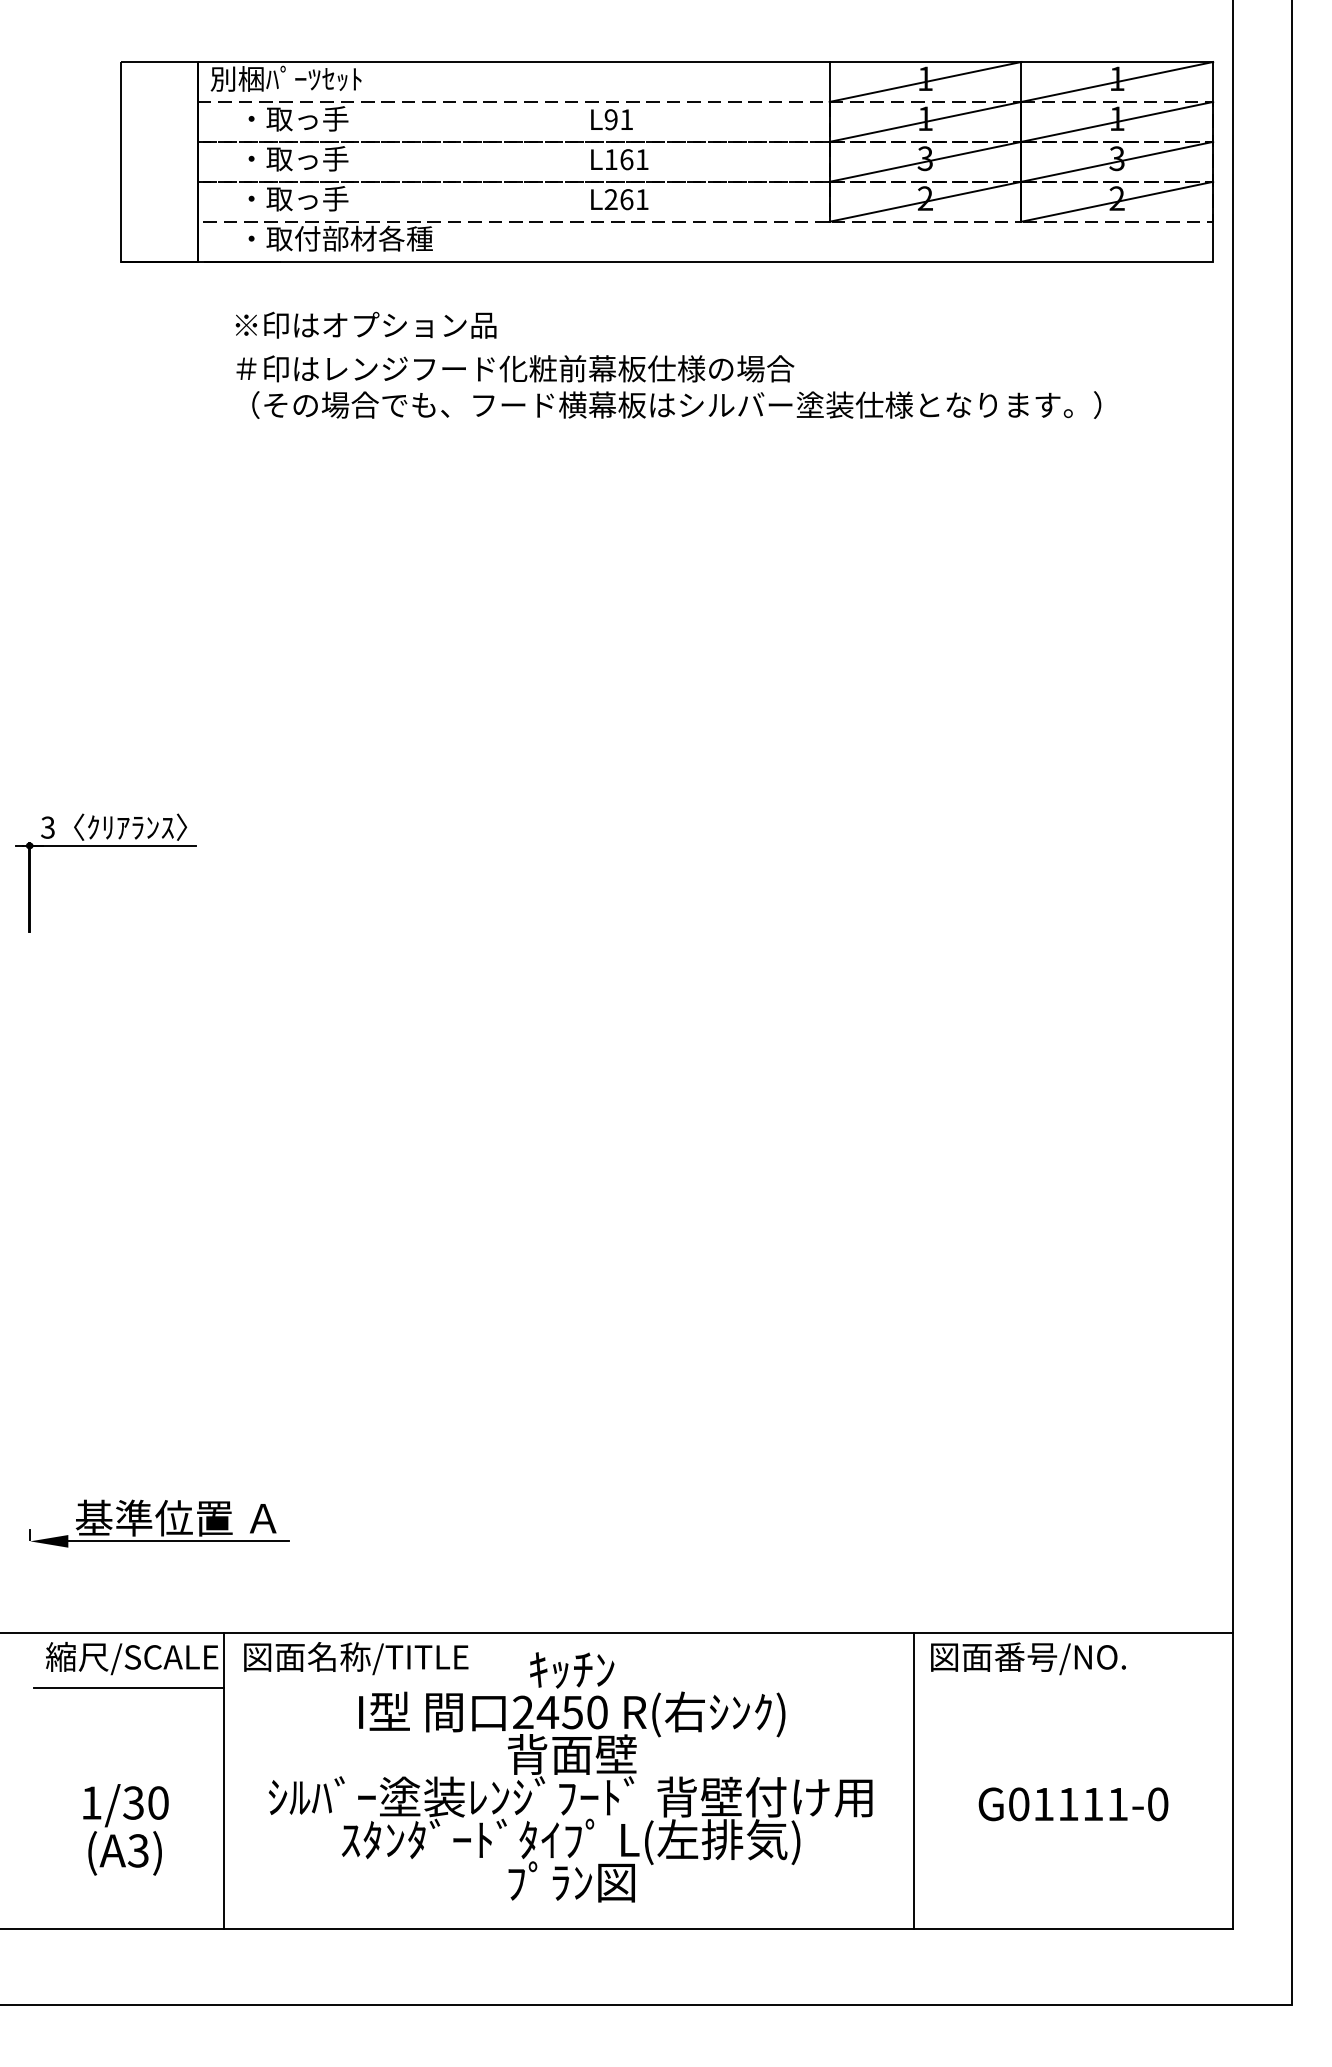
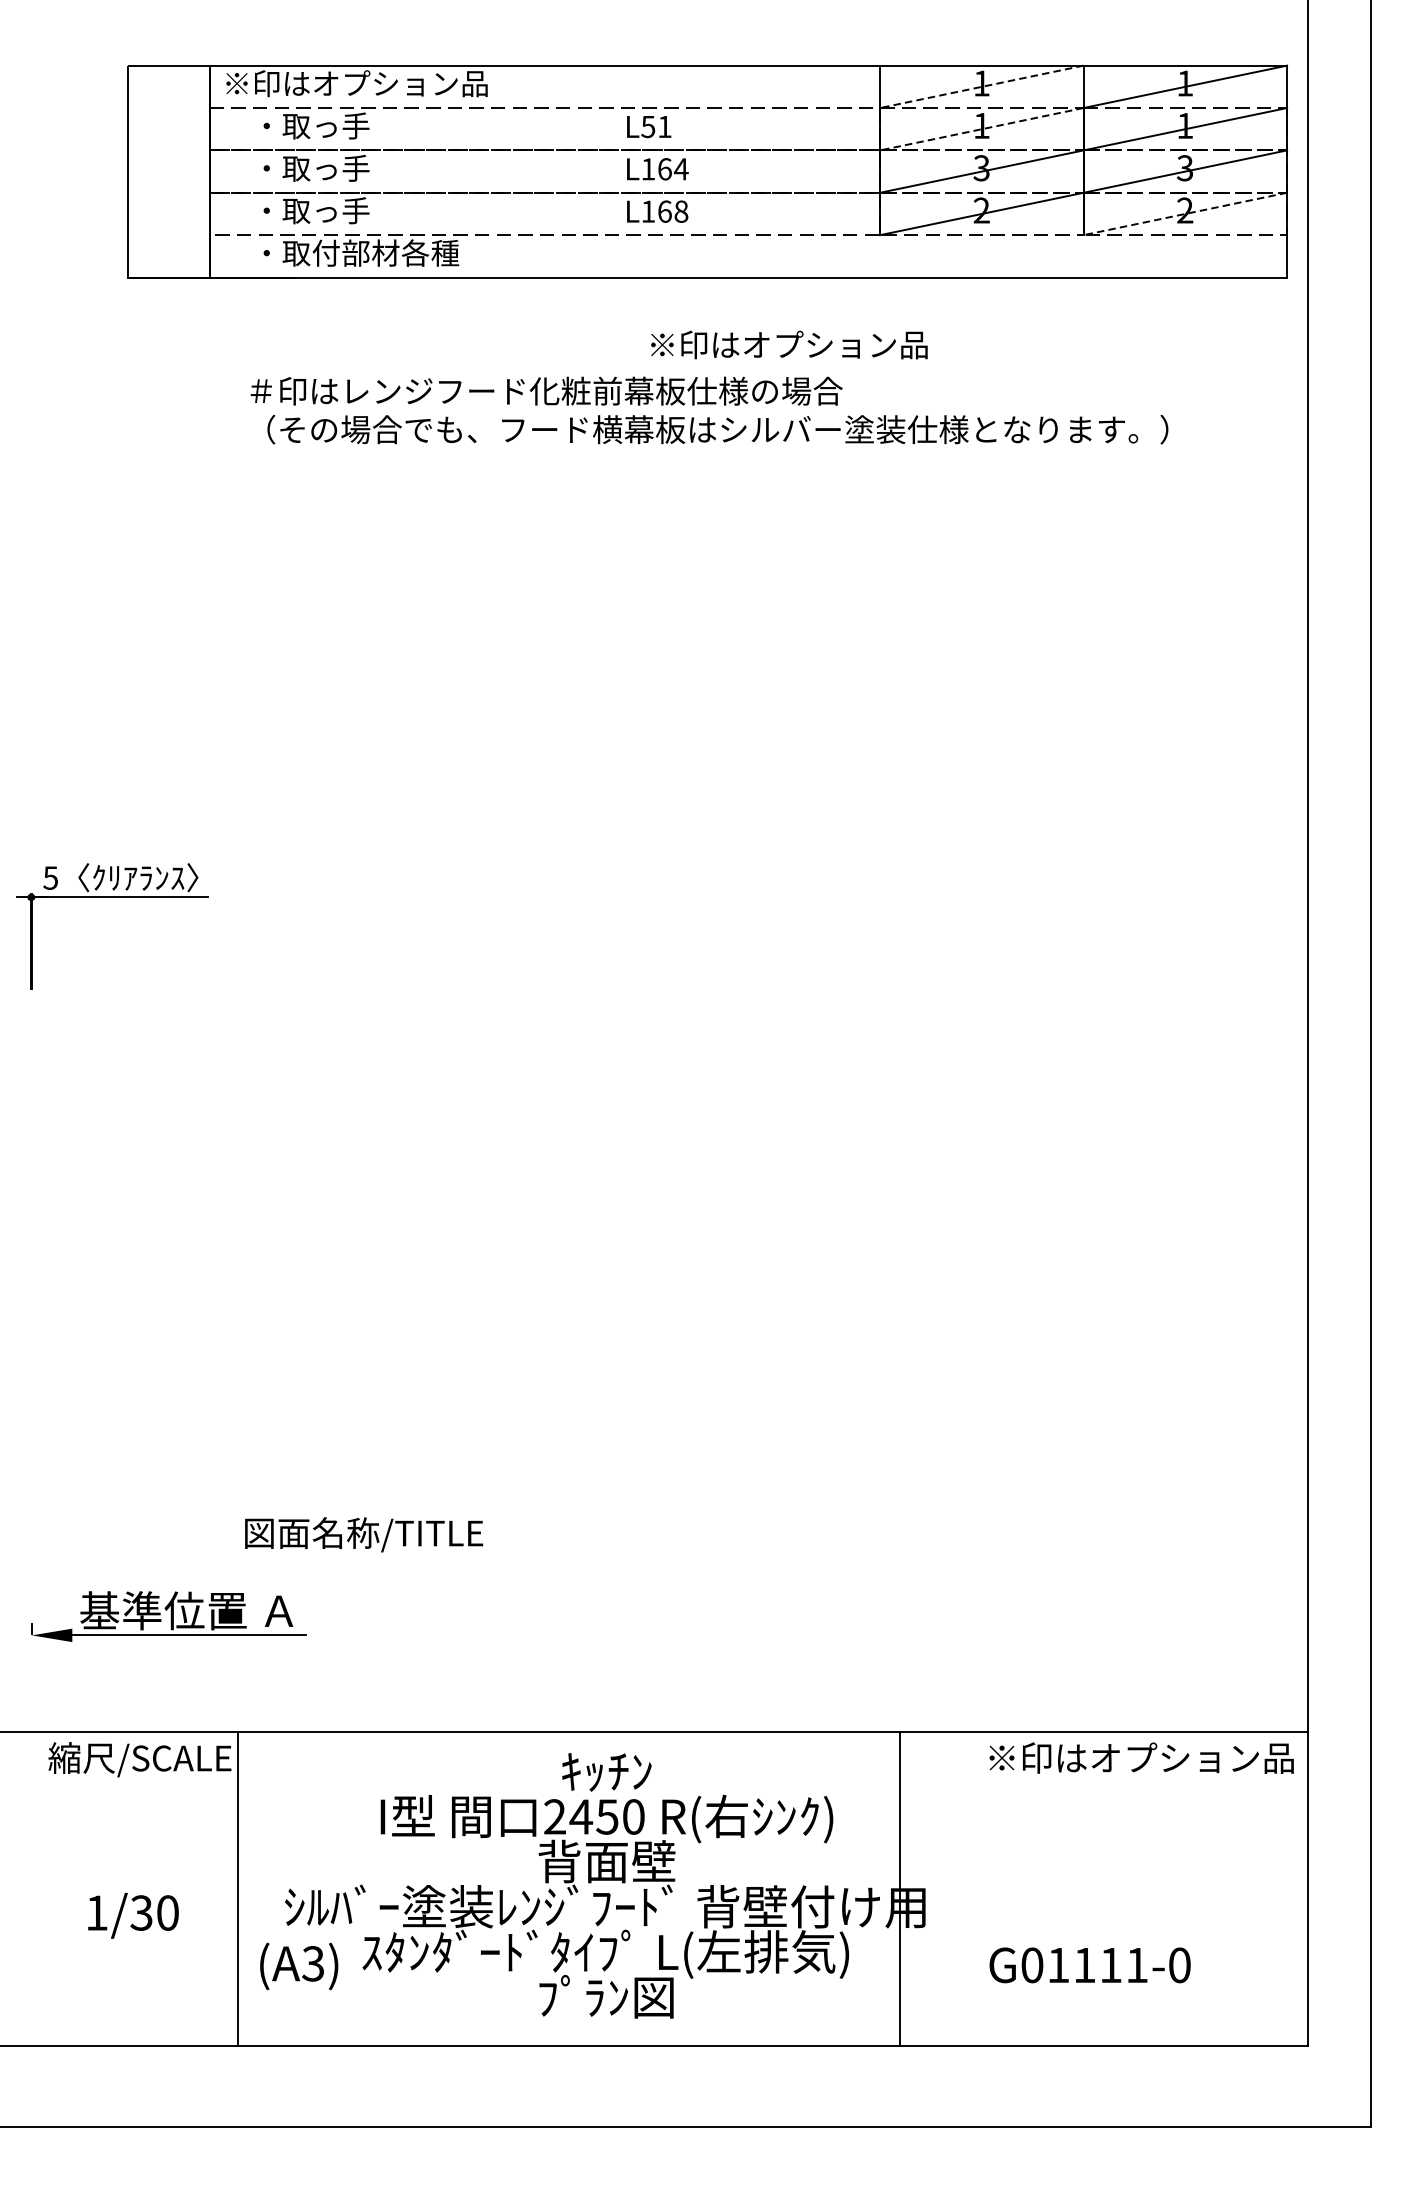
text: (334, 78) -> (354, 83), 別梱ﾊﾟｰﾂｾｯﾄ -> ※印はオプション品
line: (925, 81) -> (981, 86), solid -> dashed
text: (610, 119) -> (647, 126), L91 -> L51
line: (925, 121) -> (981, 128), solid -> dashed
text: (642, 159) -> (681, 169), L161 -> L164
text: (626, 199) -> (664, 211), L261 -> L168
line: (1117, 201) -> (1185, 213), solid -> dashed
text: (365, 324) -> (788, 344), moved
text: (48, 827) -> (51, 877), 3 -> 5
text: (356, 1658) -> (364, 1534), moved
text: (1075, 1658) -> (1141, 1759), 図面番号/NO. -> ※印はオプション品
line: (129, 1688) -> (137, 1791), removed
line: (913, 1780) -> (900, 1889), moved
text: (1073, 1804) -> (1090, 1965), moved
text: (124, 1853) -> (298, 1966), moved

